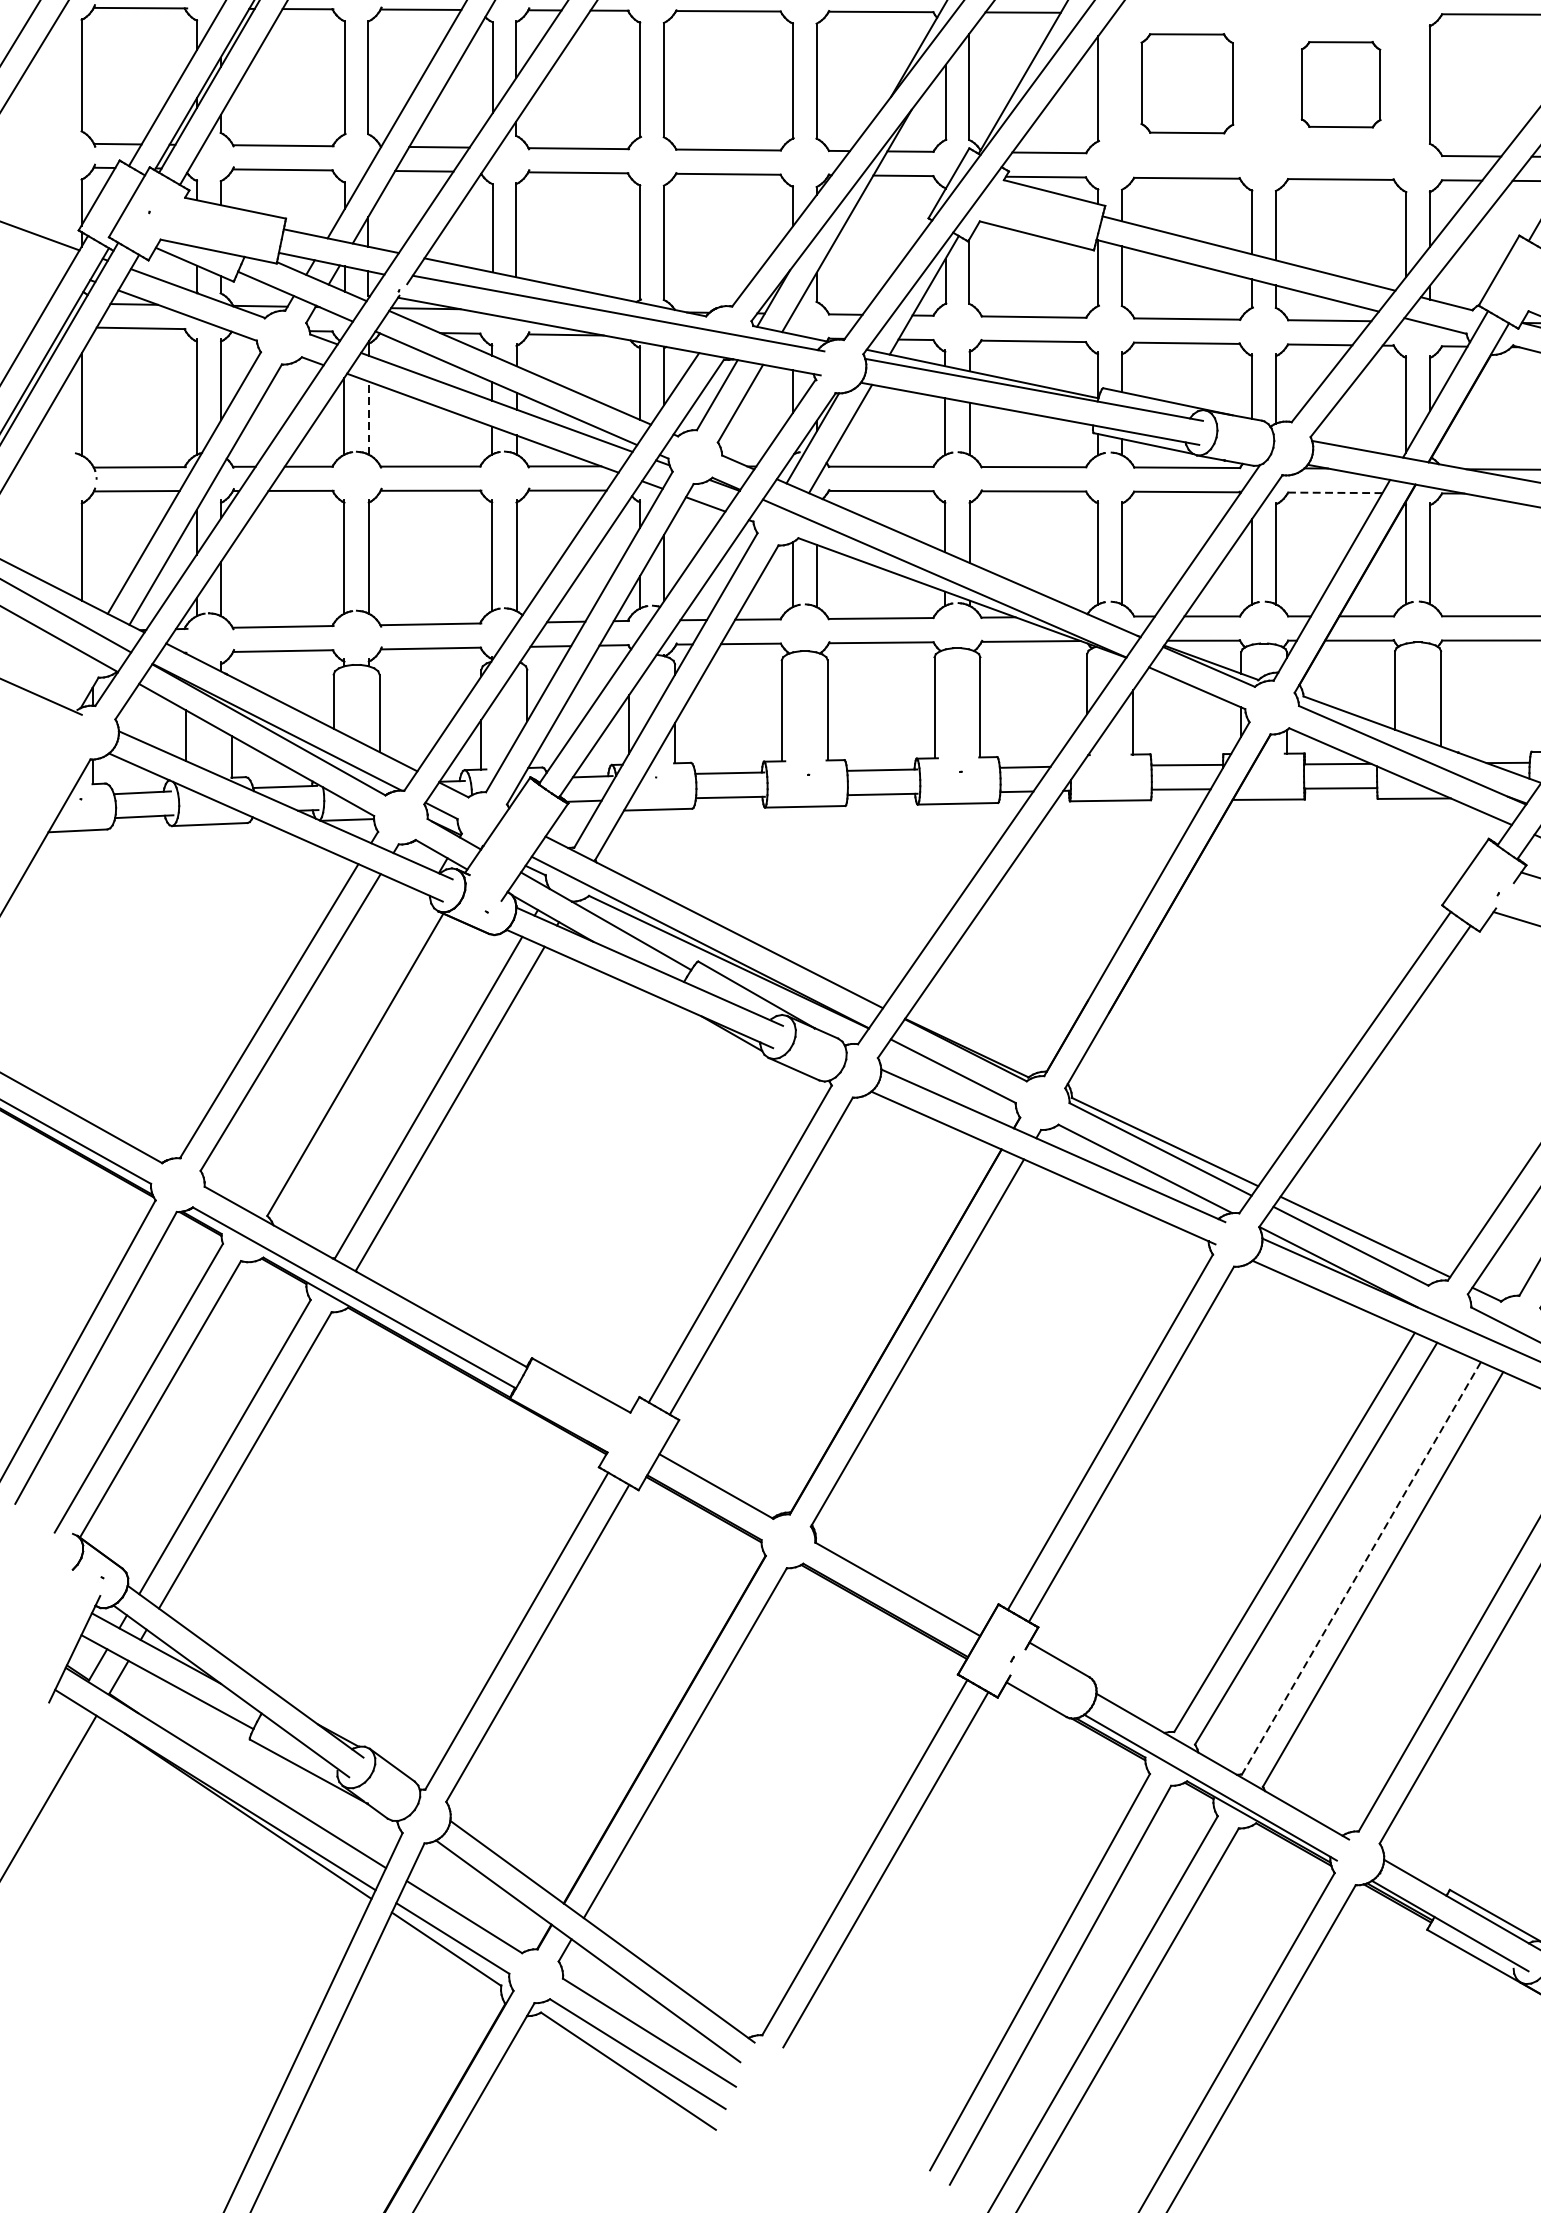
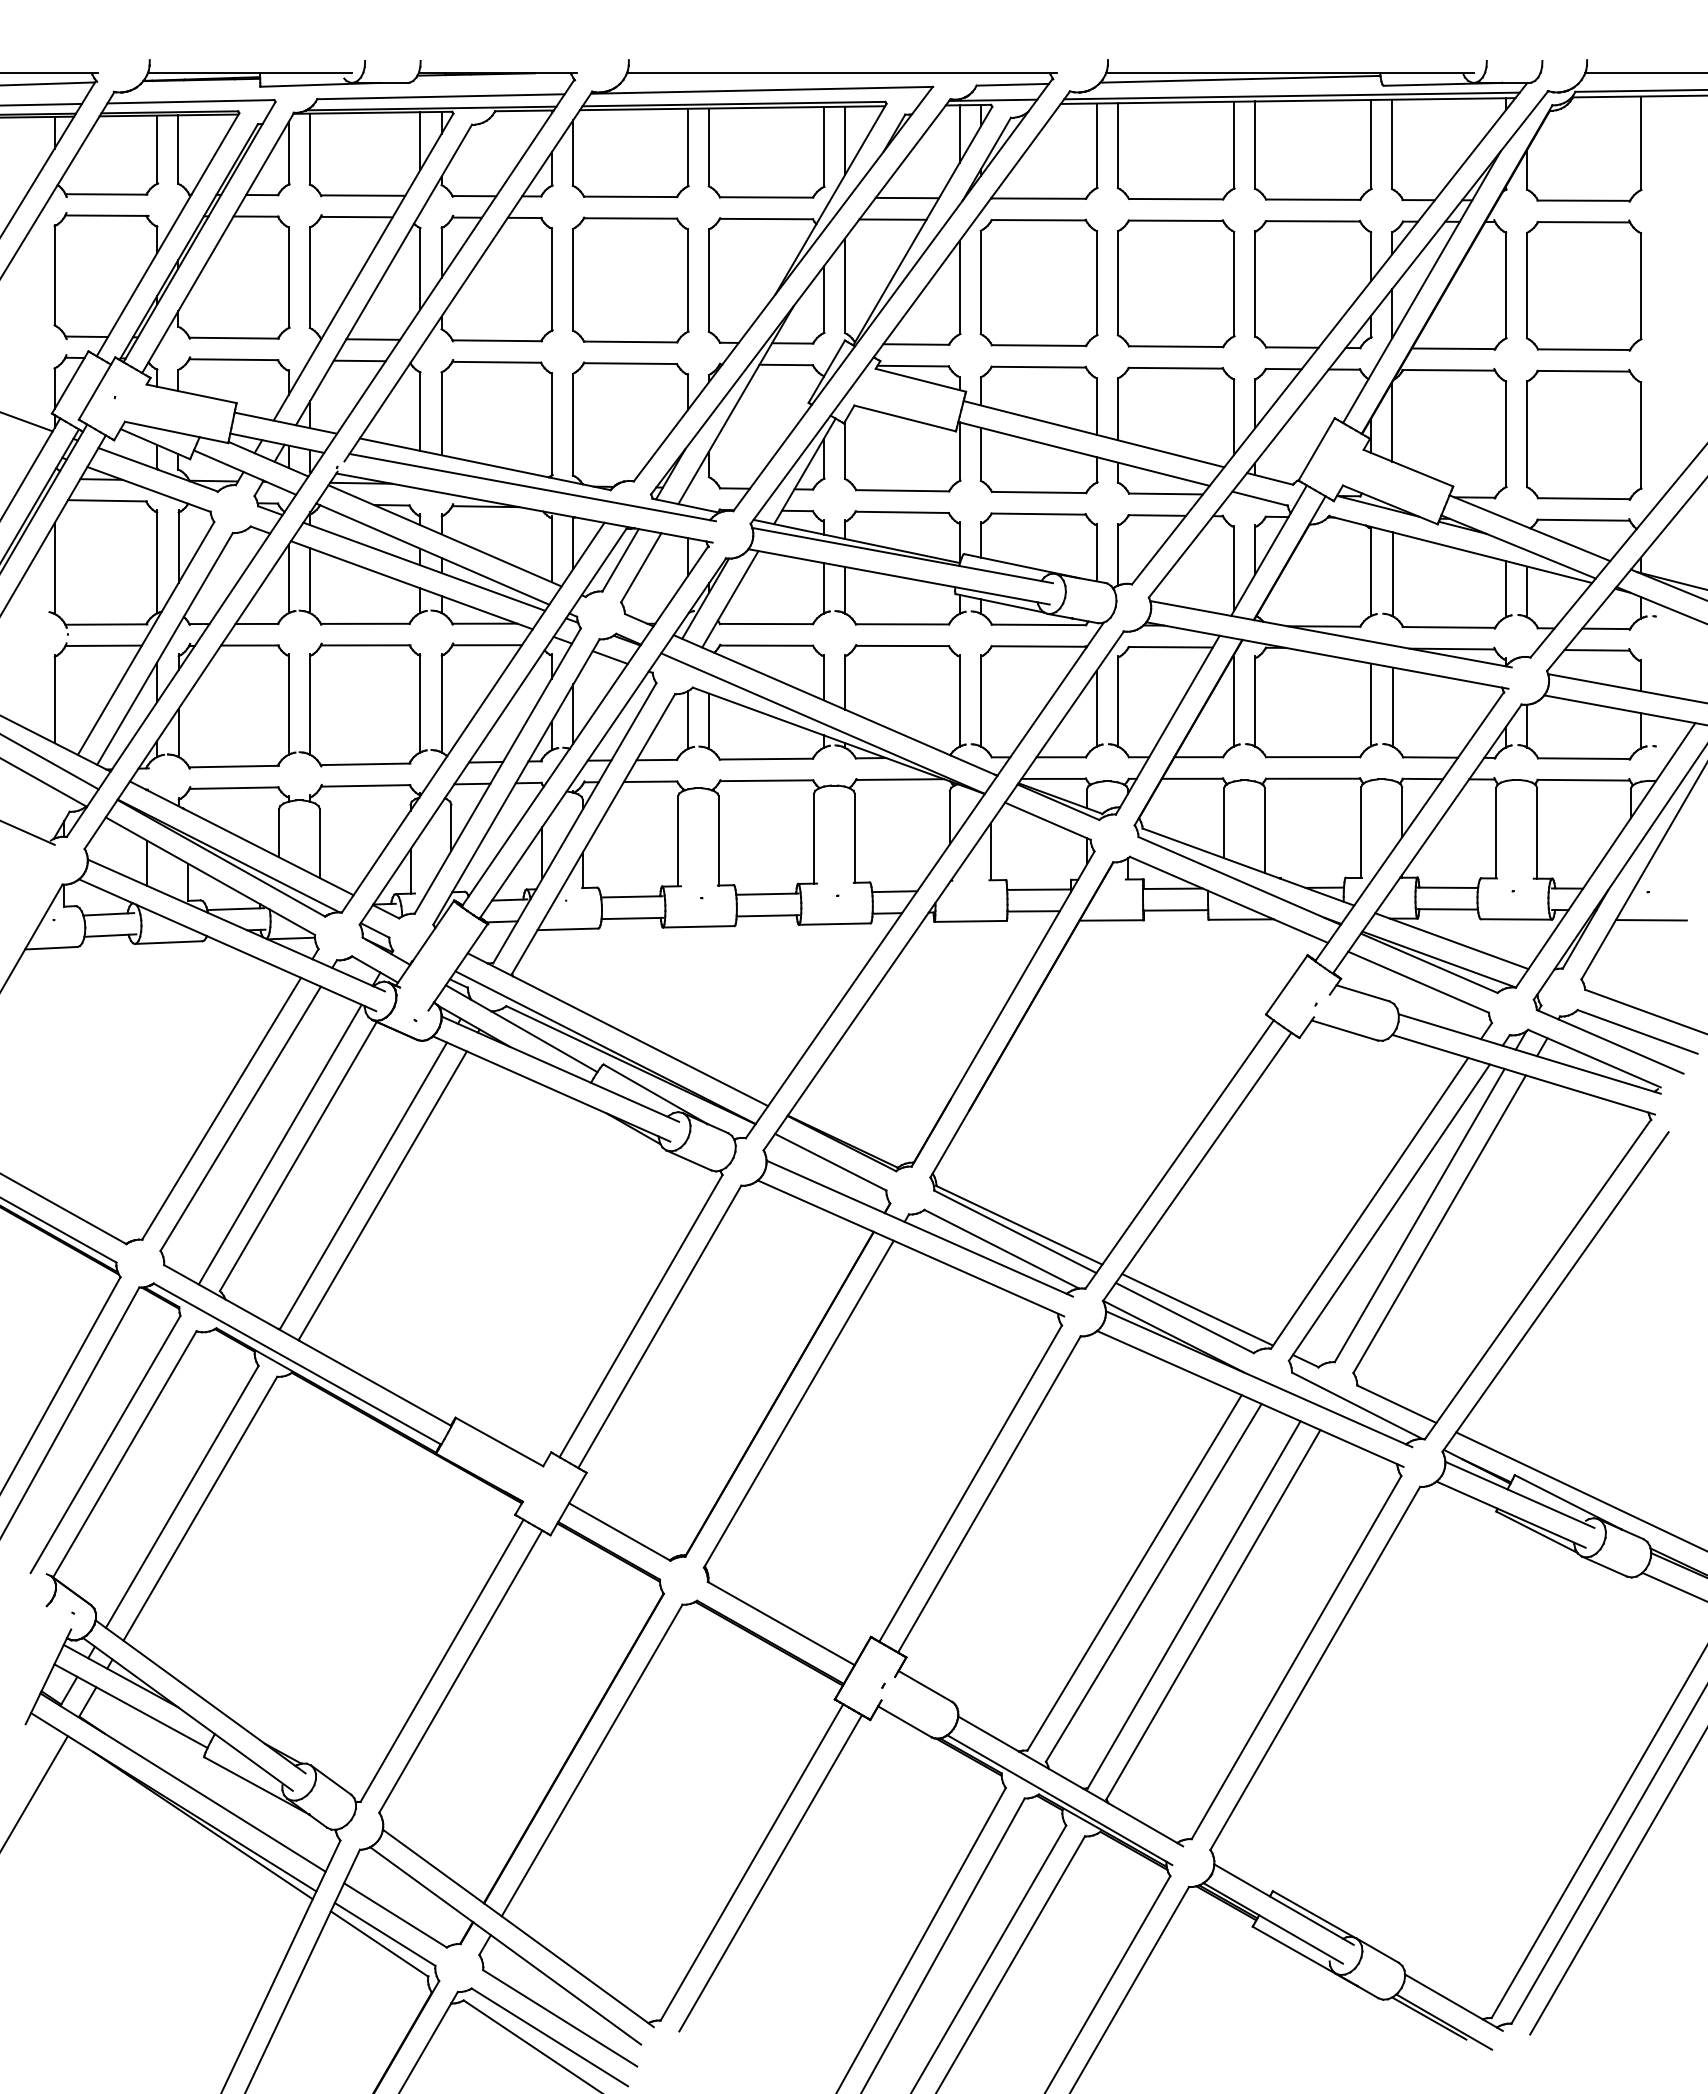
part: (1186, 83) -> (1038, 282), size x1.43
part: (1340, 84) -> (1175, 283), size x1.67
line: (369, 417) -> (310, 580), dashed -> solid
line: (1336, 493) -> (1171, 647), dashed -> solid
line: (334, 1051) -> (279, 1144), added
line: (1360, 1569) -> (1193, 1605), dashed -> solid

